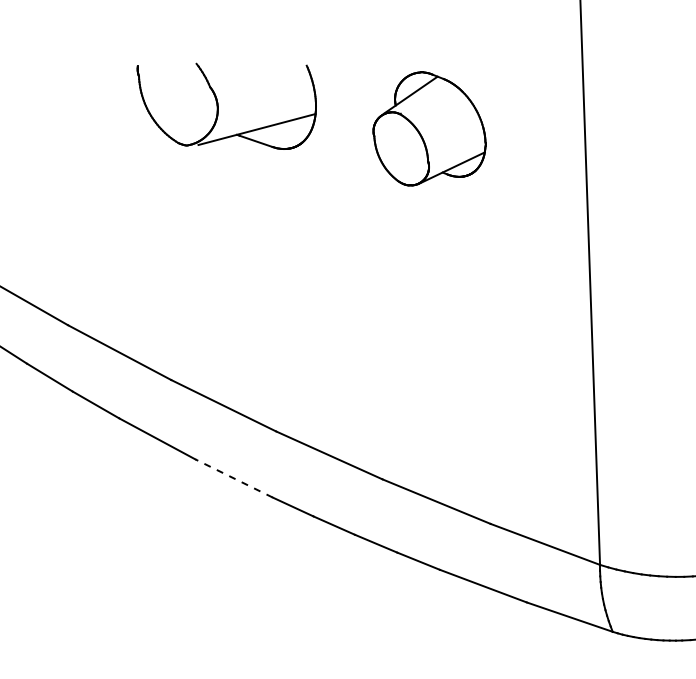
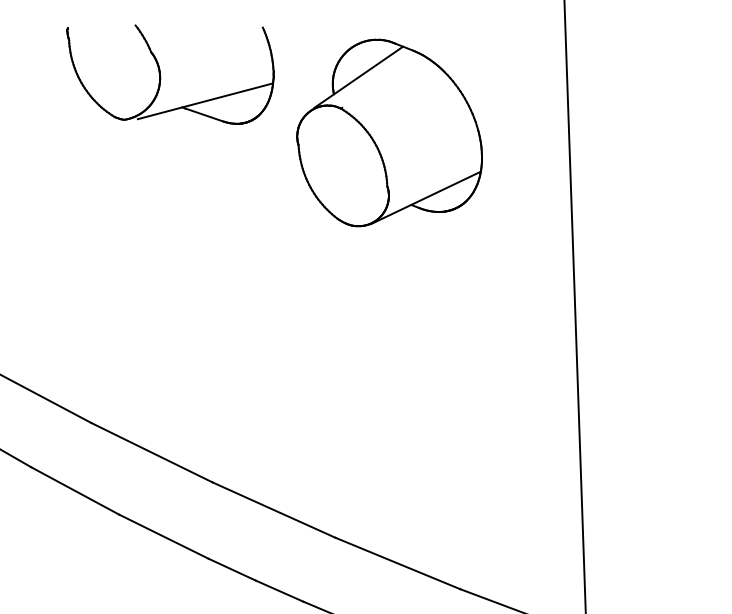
part: (218, 105) -> (160, 73), moved
part: (429, 128) -> (389, 132), size x1.43
line: (233, 478) -> (163, 536), dashed -> solid

